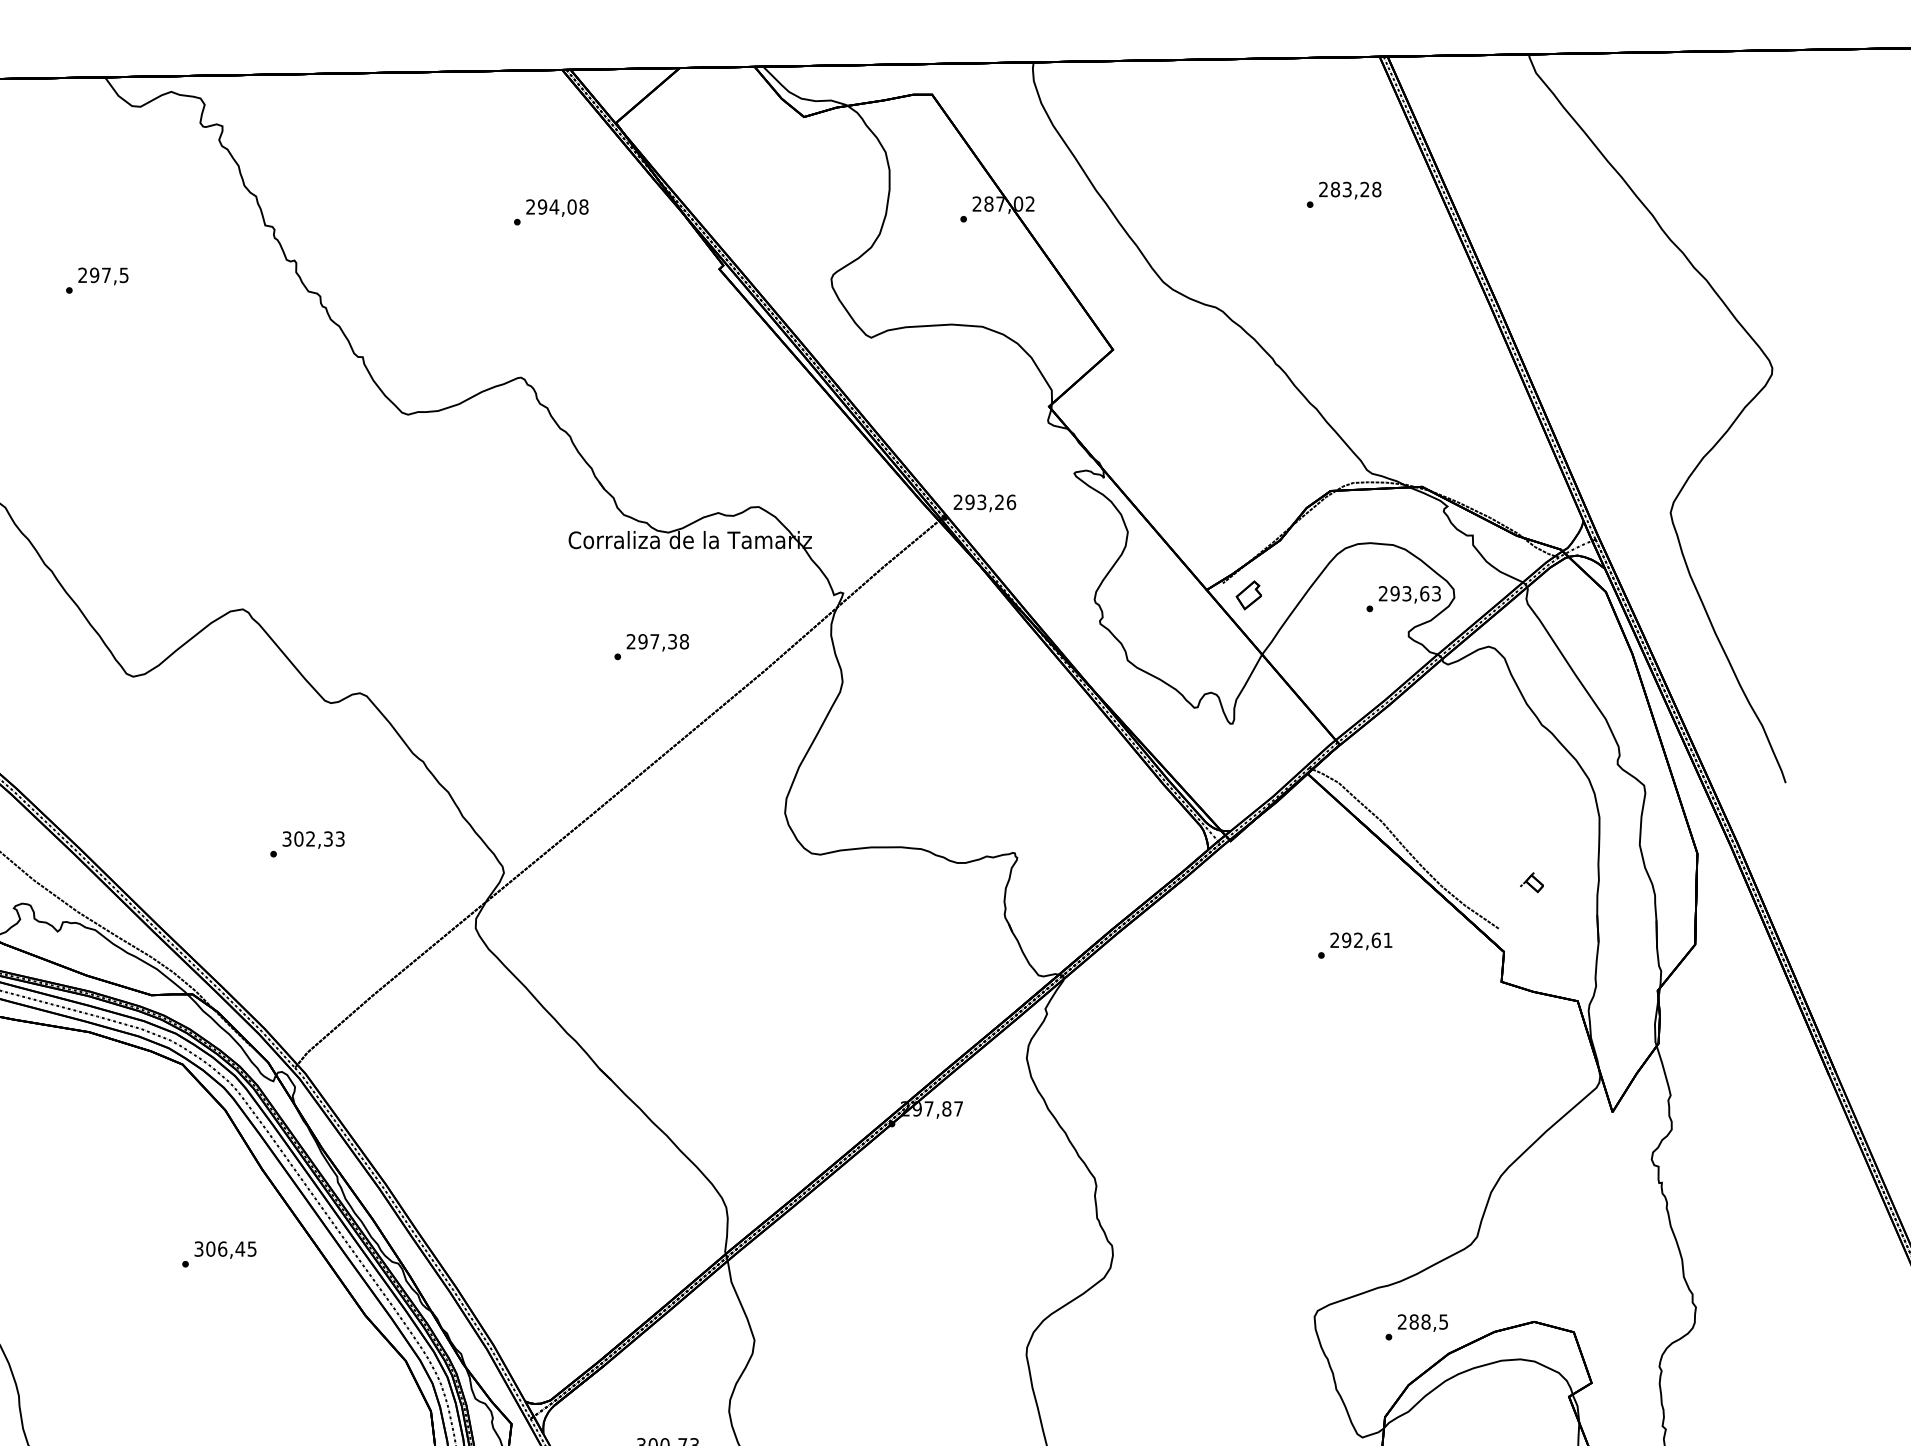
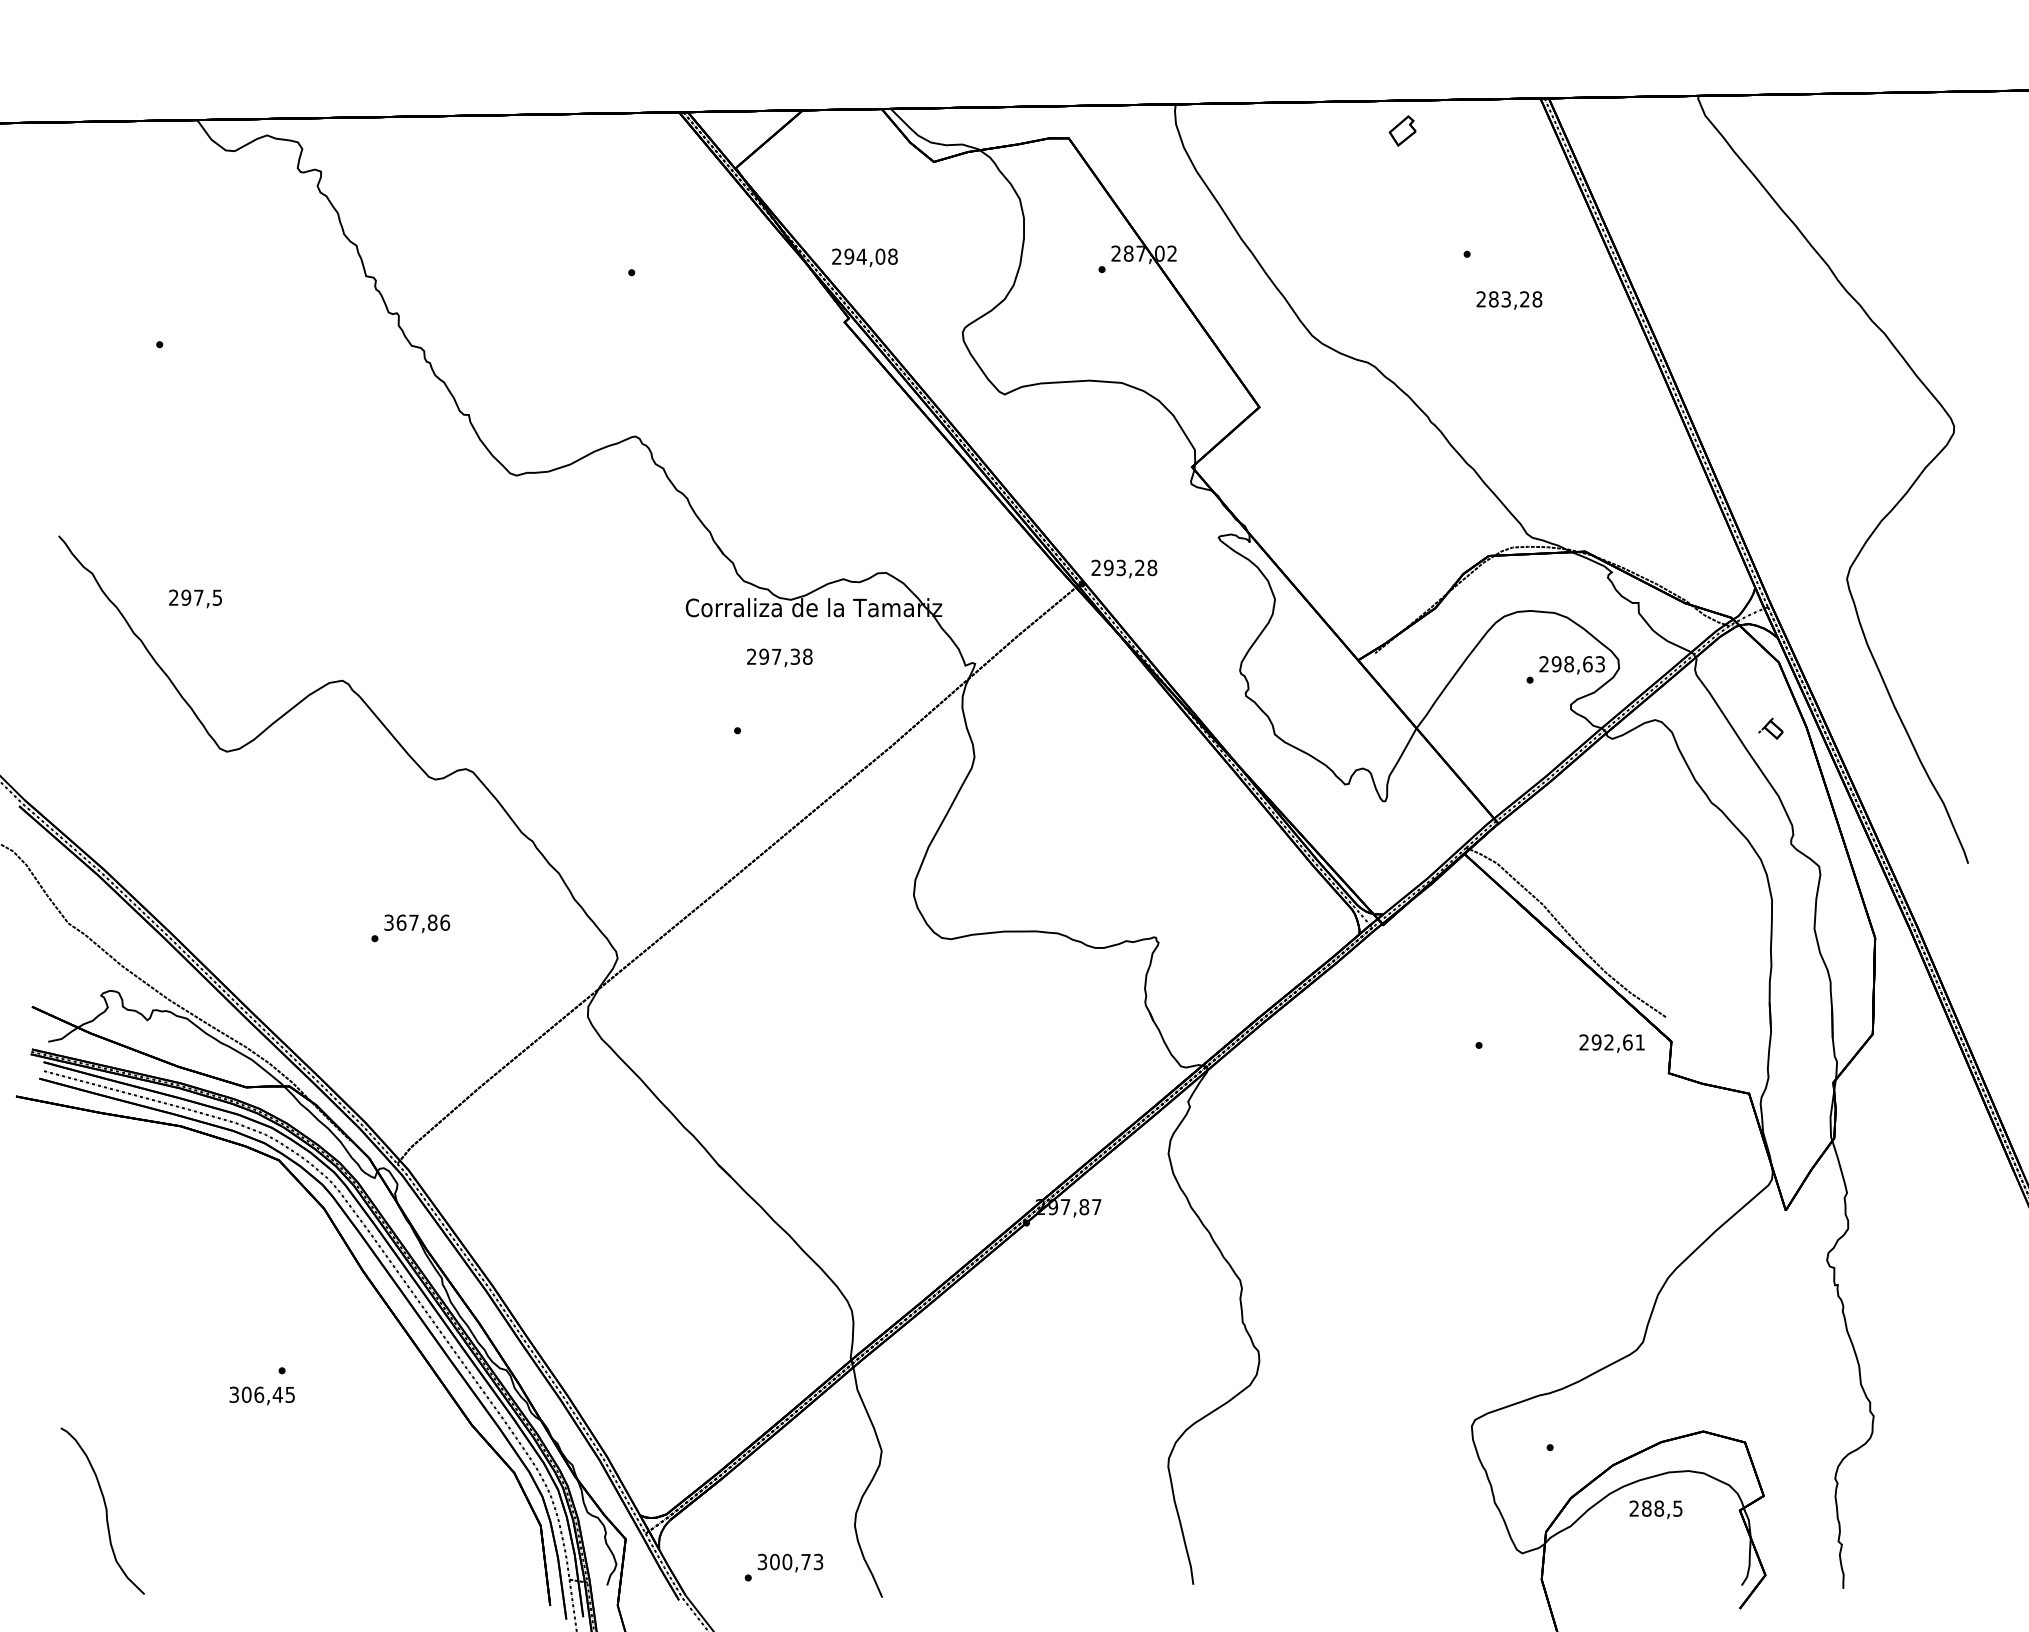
text: (1350, 190) -> (1509, 300), moved
text: (556, 207) -> (864, 257), moved
text: (103, 276) -> (195, 598), moved
text: (1011, 501) -> (1152, 567), 293,26 -> 293,28
text: (1406, 593) -> (1568, 664), 293,63 -> 298,63
part: (1248, 594) -> (1402, 130), moved
text: (657, 642) -> (779, 657), moved
text: (319, 838) -> (423, 922), 302,33 -> 367,86
part: (1531, 882) -> (1770, 728), moved
text: (1360, 941) -> (1611, 1043), moved
text: (224, 1249) -> (261, 1395), moved
text: (1422, 1322) -> (1655, 1509), moved

